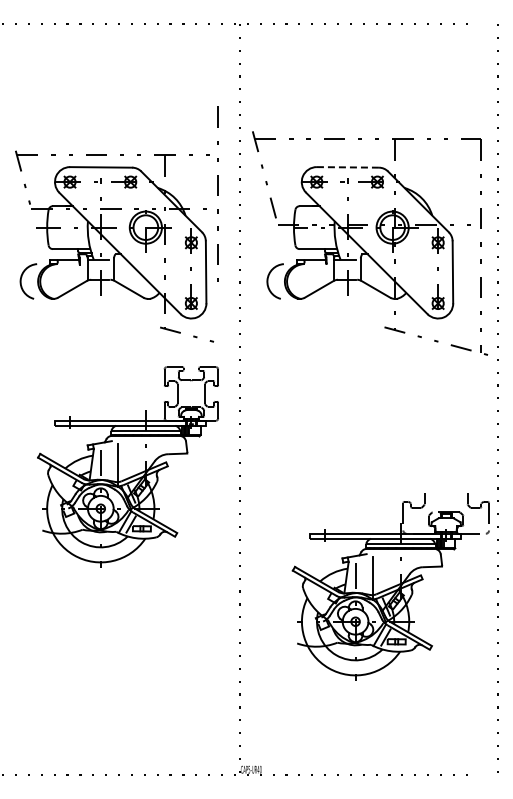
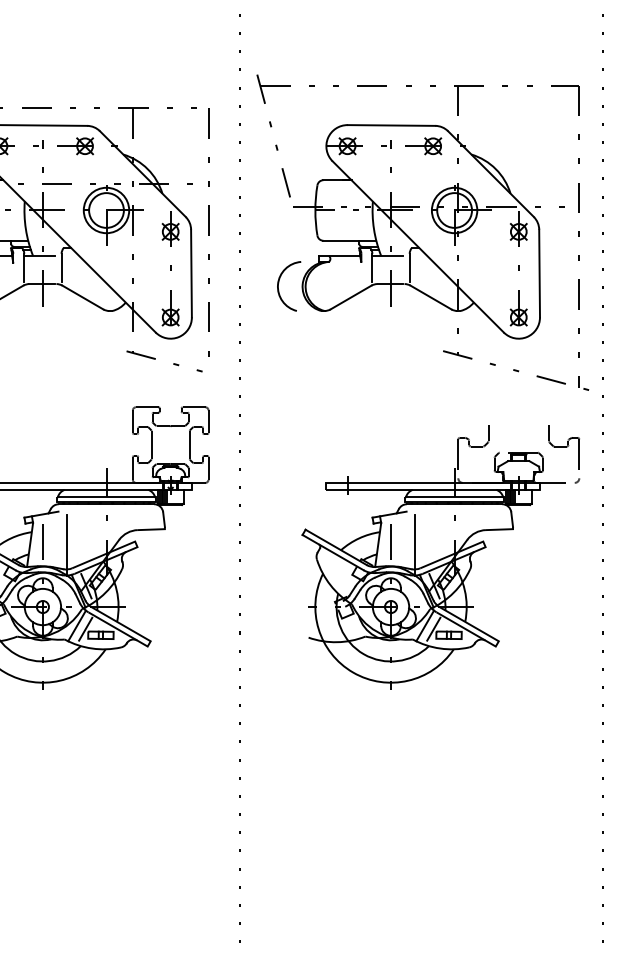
line: (348, 167) -> (392, 125), dashed -> solid
line: (217, 193) -> (207, 231), moved
part: (390, 586) -> (440, 557), moved

